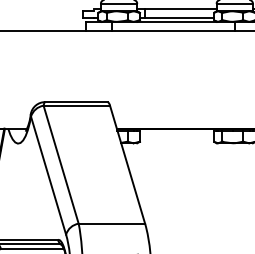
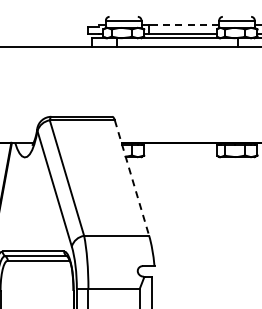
line: (181, 8) -> (184, 25), solid -> dashed
line: (128, 165) -> (132, 178), solid -> dashed

